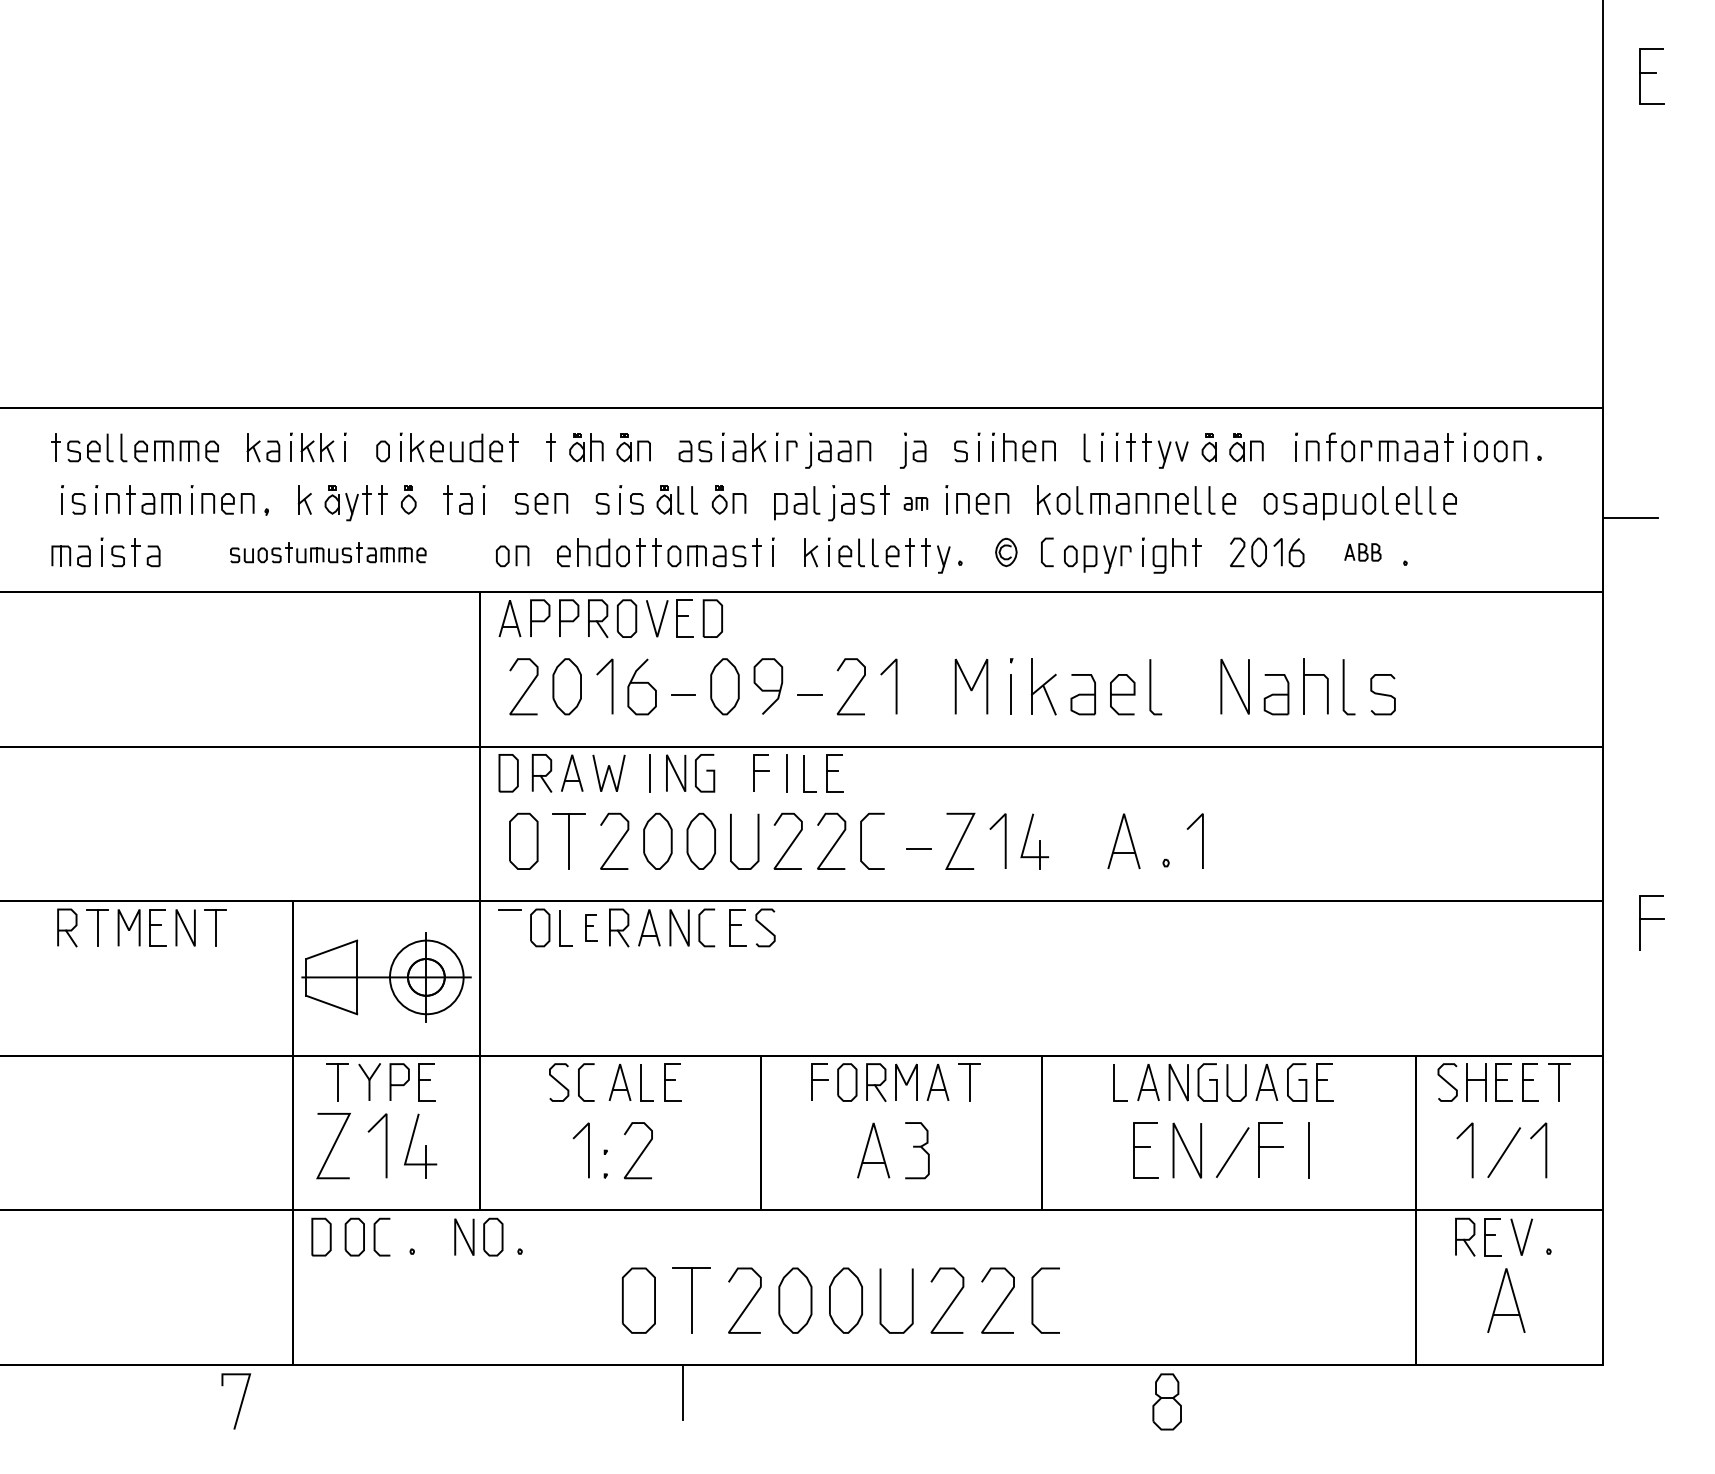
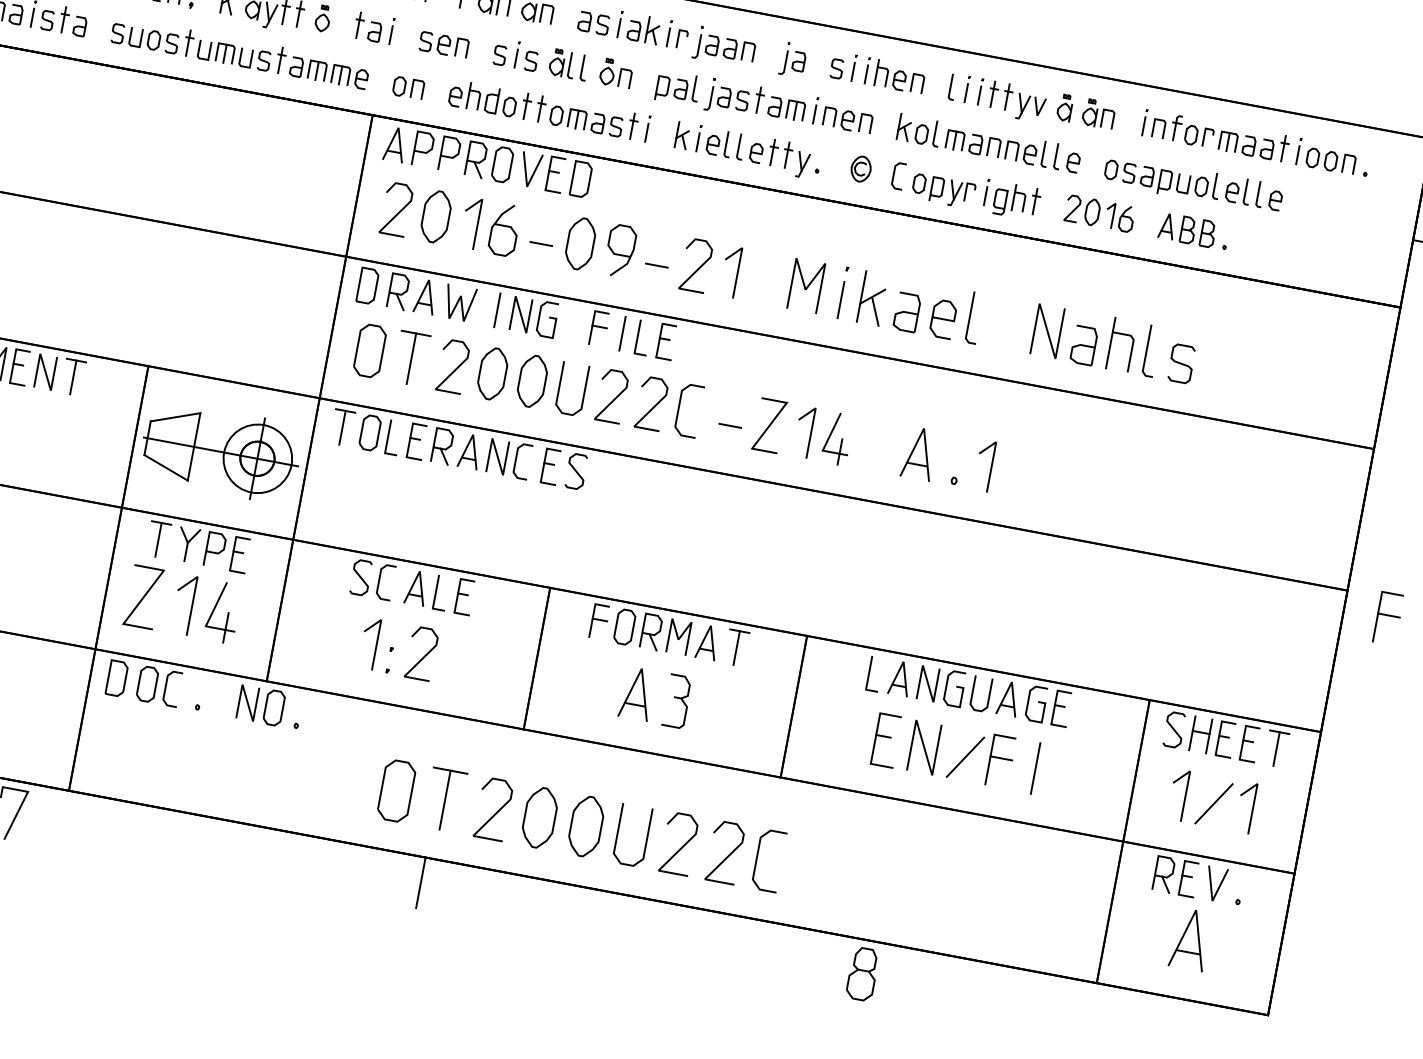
part: (915, 503) -> (786, 108), size x1.67
part: (328, 552) -> (240, 53), size x1.43
part: (1362, 552) -> (1187, 230), size x1.67
line: (510, 927) -> (343, 427), added
part: (591, 927) -> (417, 441), size x1.43

